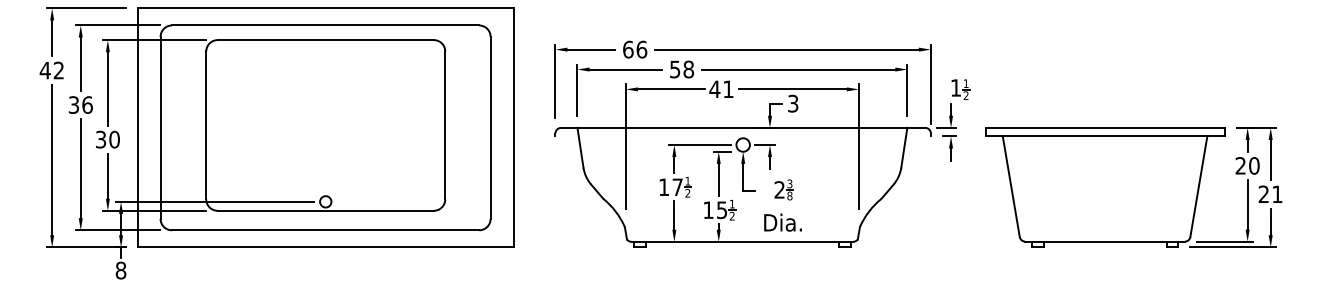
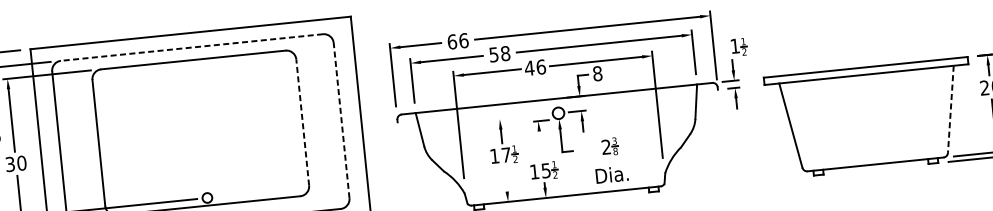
line: (325, 25) -> (191, 47), solid -> dashed
text: (728, 89) -> (541, 67), 41 -> 46
text: (793, 103) -> (597, 73), 3 -> 8
line: (445, 125) -> (302, 122), solid -> dashed
line: (490, 127) -> (341, 120), solid -> dashed
line: (700, 145) -> (522, 117), removed
line: (718, 179) -> (540, 144), removed
line: (1198, 186) -> (950, 109), solid -> dashed
part: (782, 198) -> (609, 154), moved
line: (674, 215) -> (506, 179), removed

